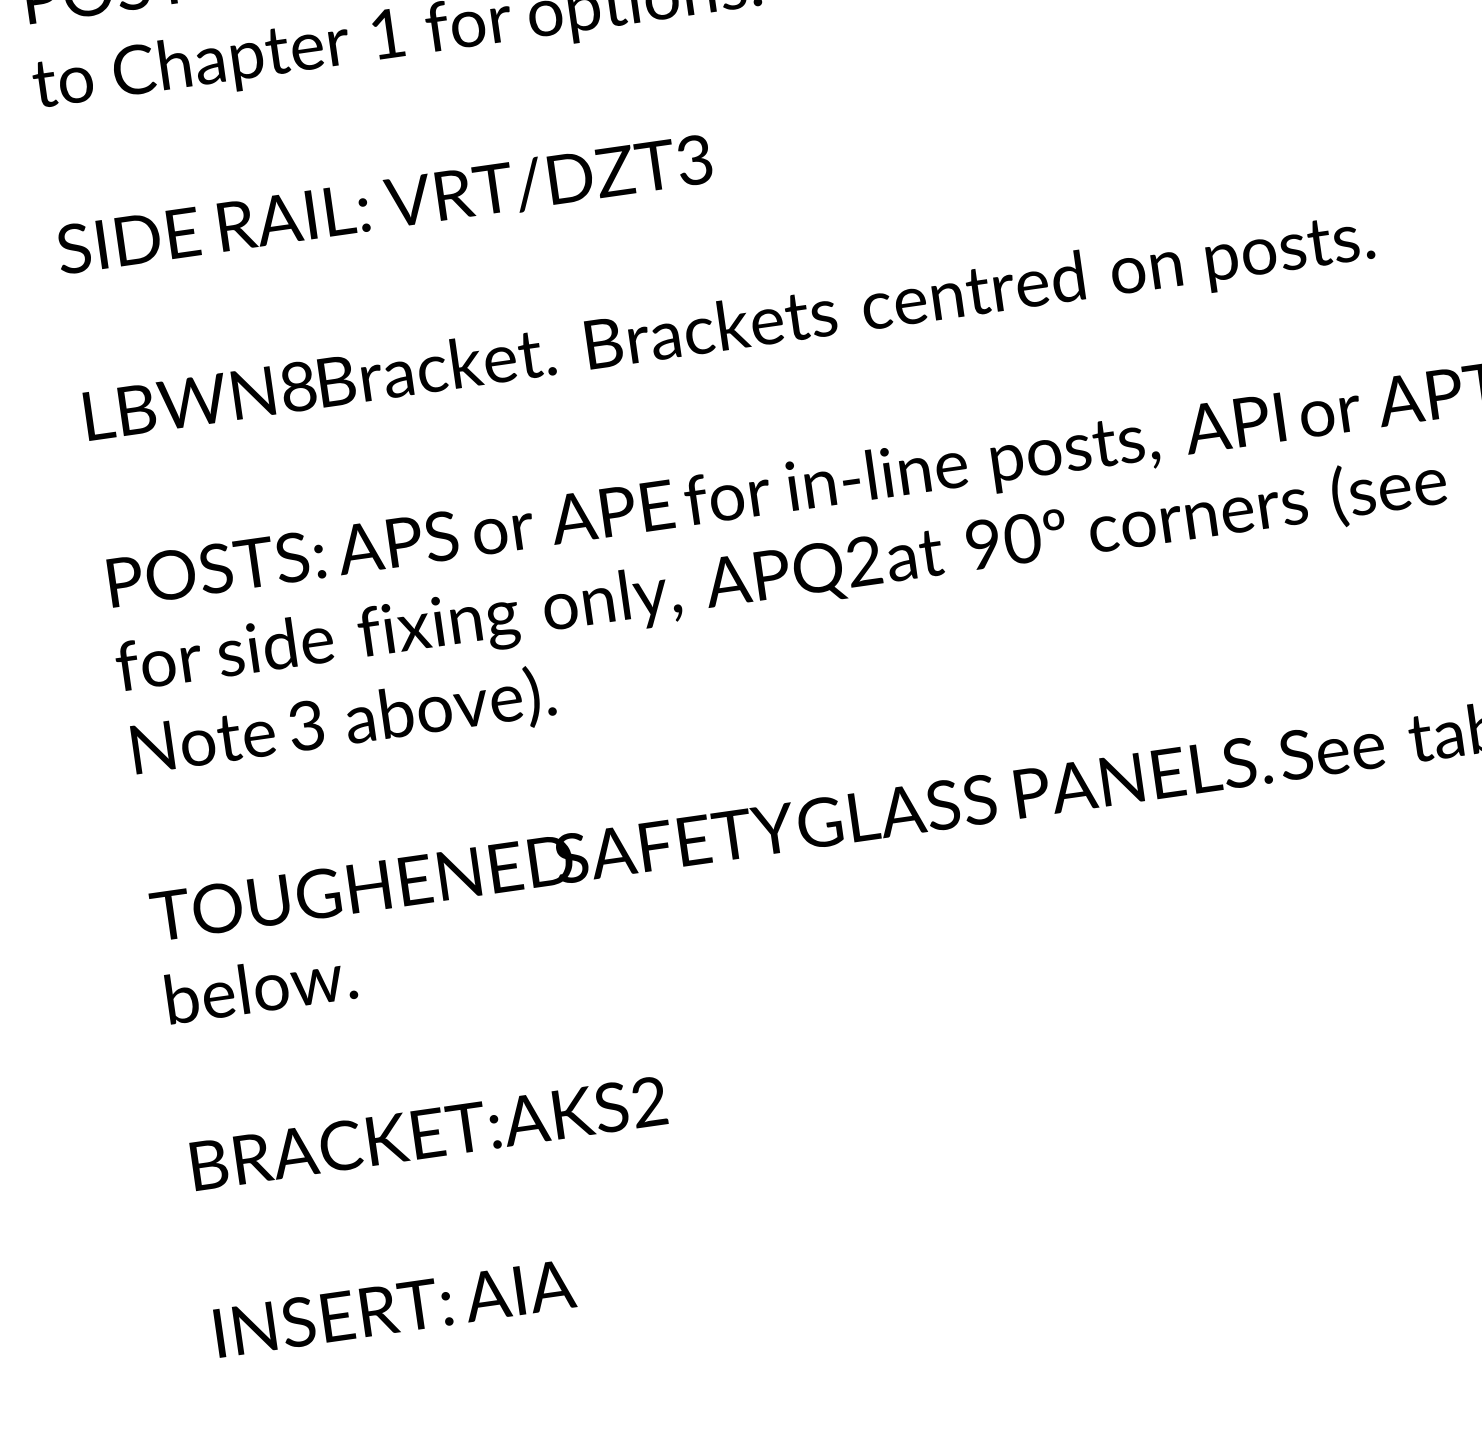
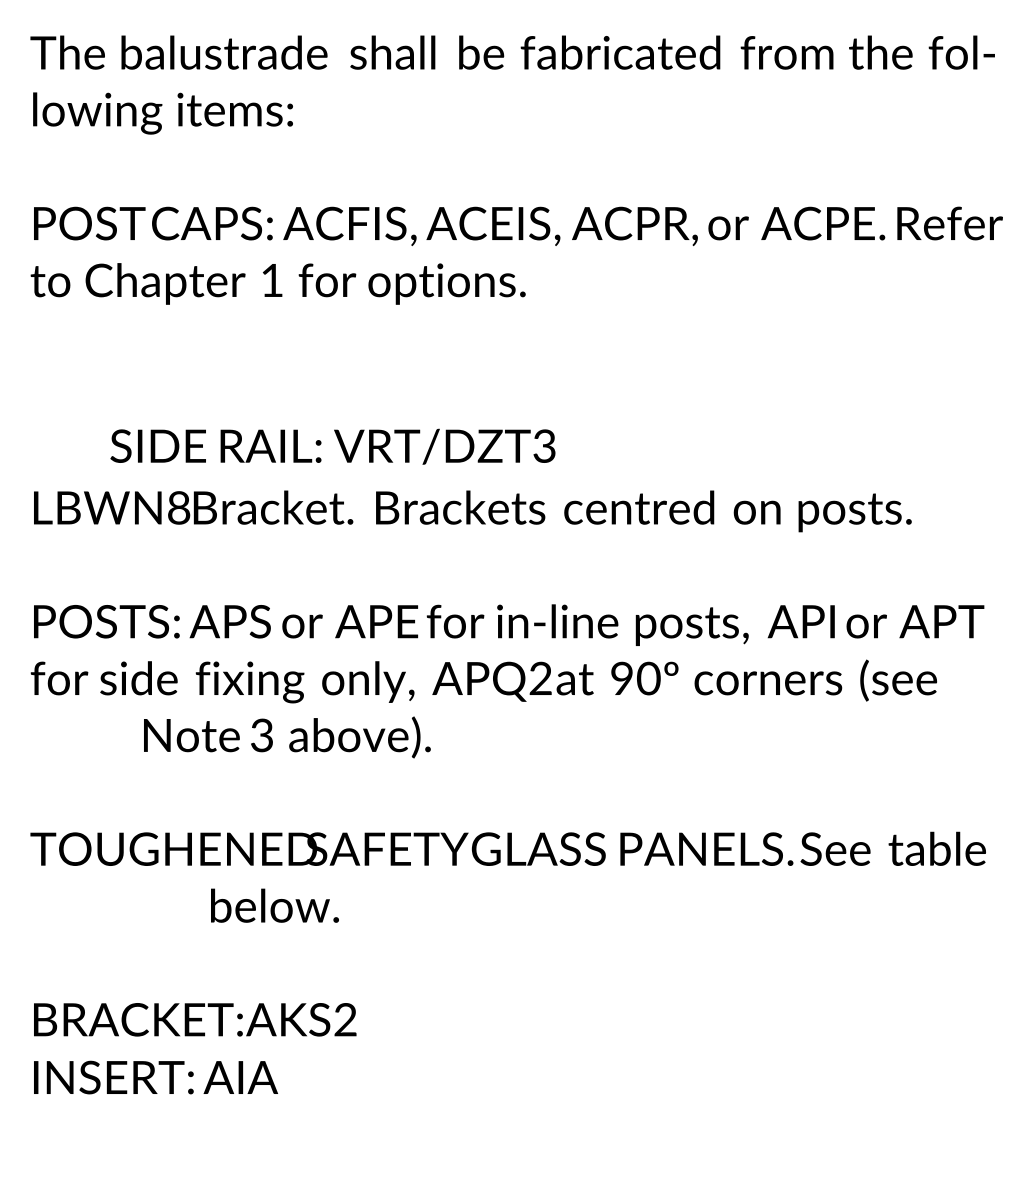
text: (383, 204) -> (332, 446), moved
text: (344, 723) -> (287, 737), moved
text: (260, 986) -> (274, 905), moved
text: (394, 1308) -> (155, 1077), moved

